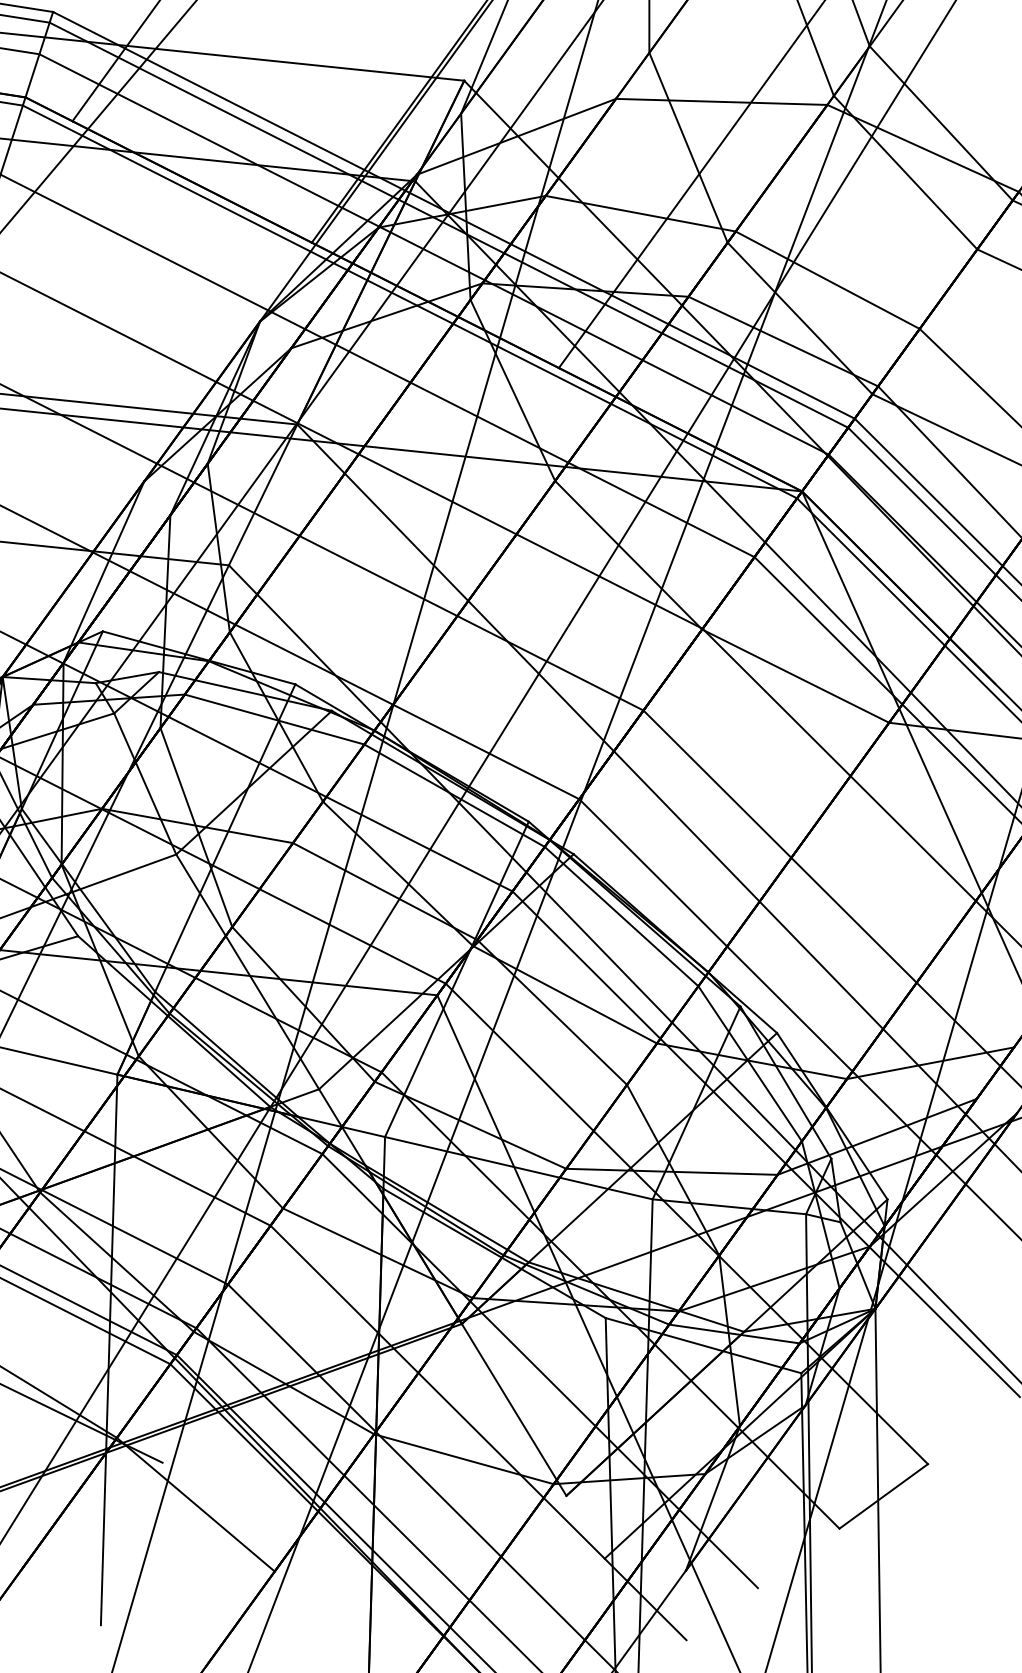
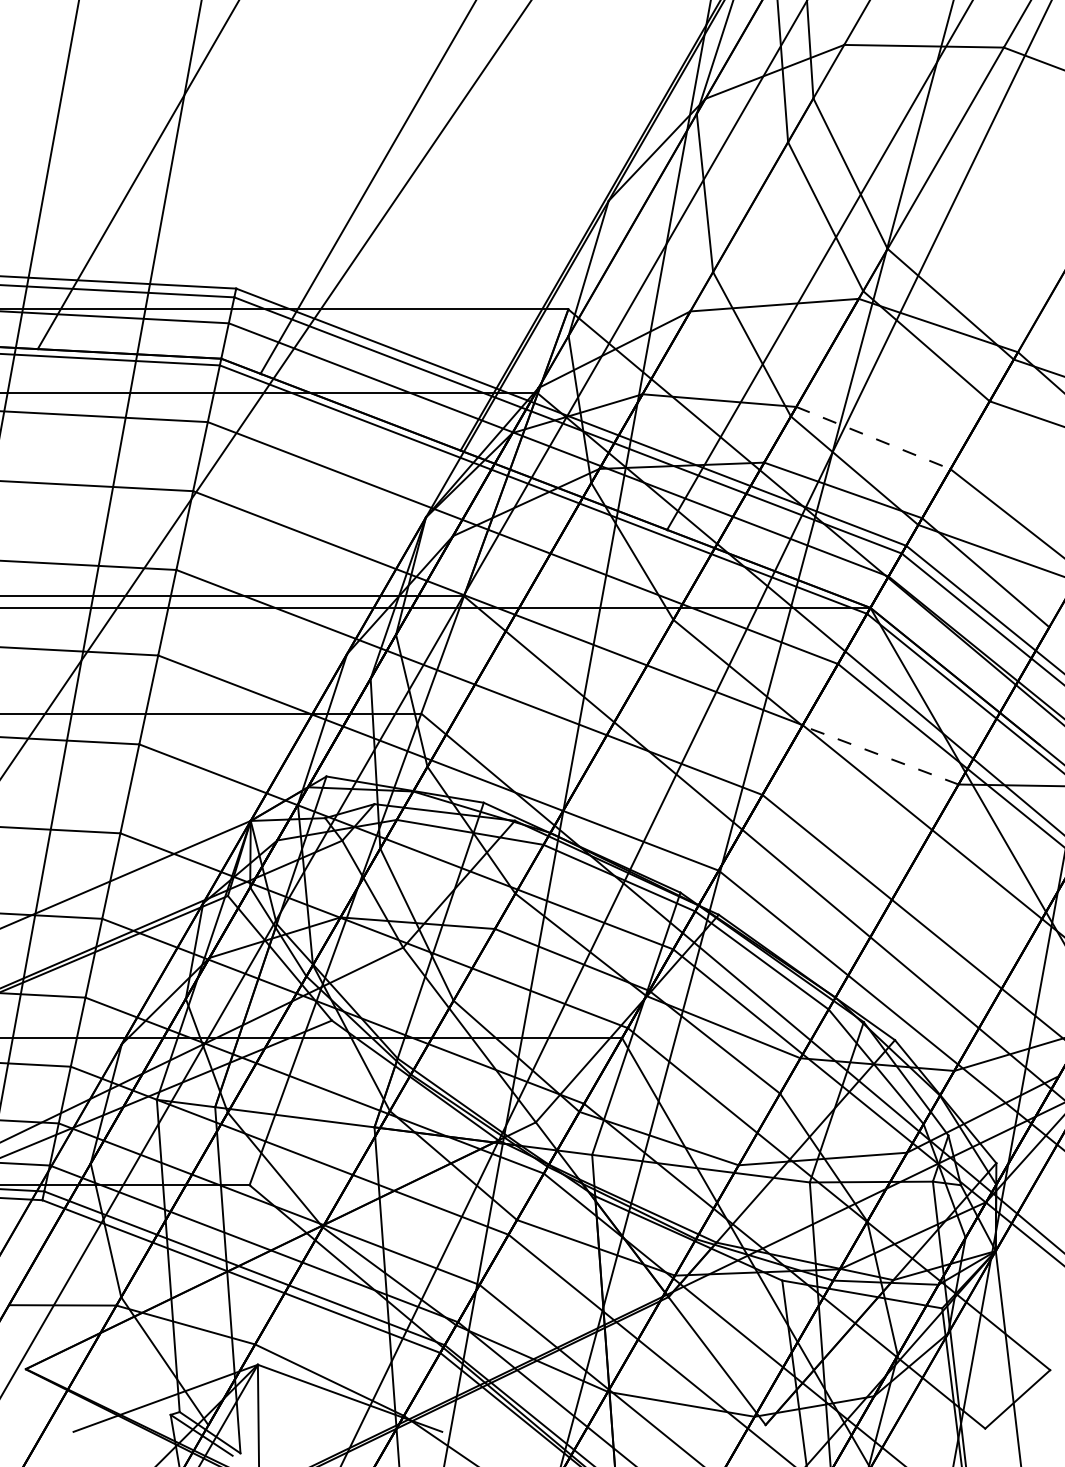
line: (827, 280) -> (873, 438), solid -> dashed
line: (795, 675) -> (880, 754), solid -> dashed

